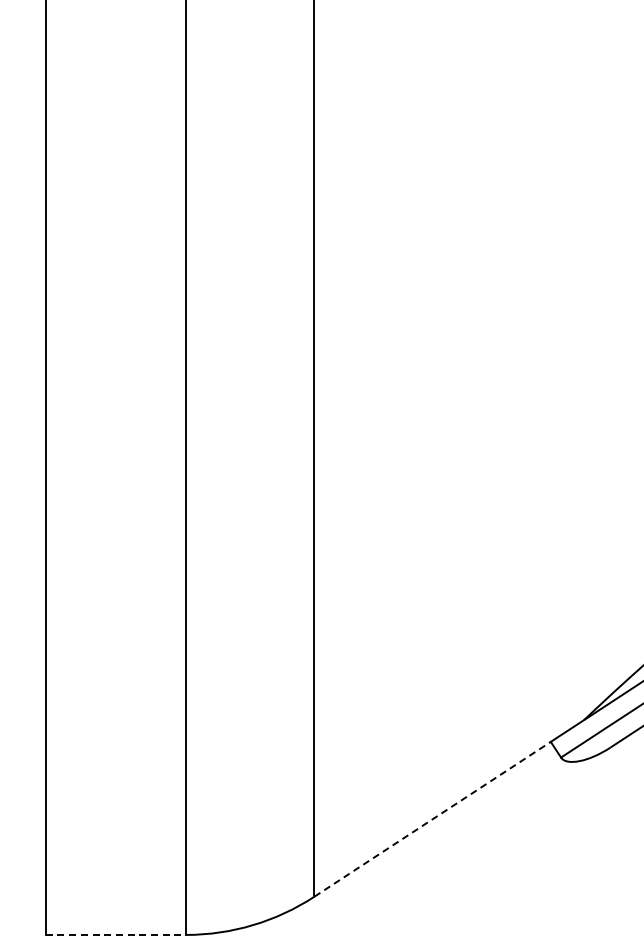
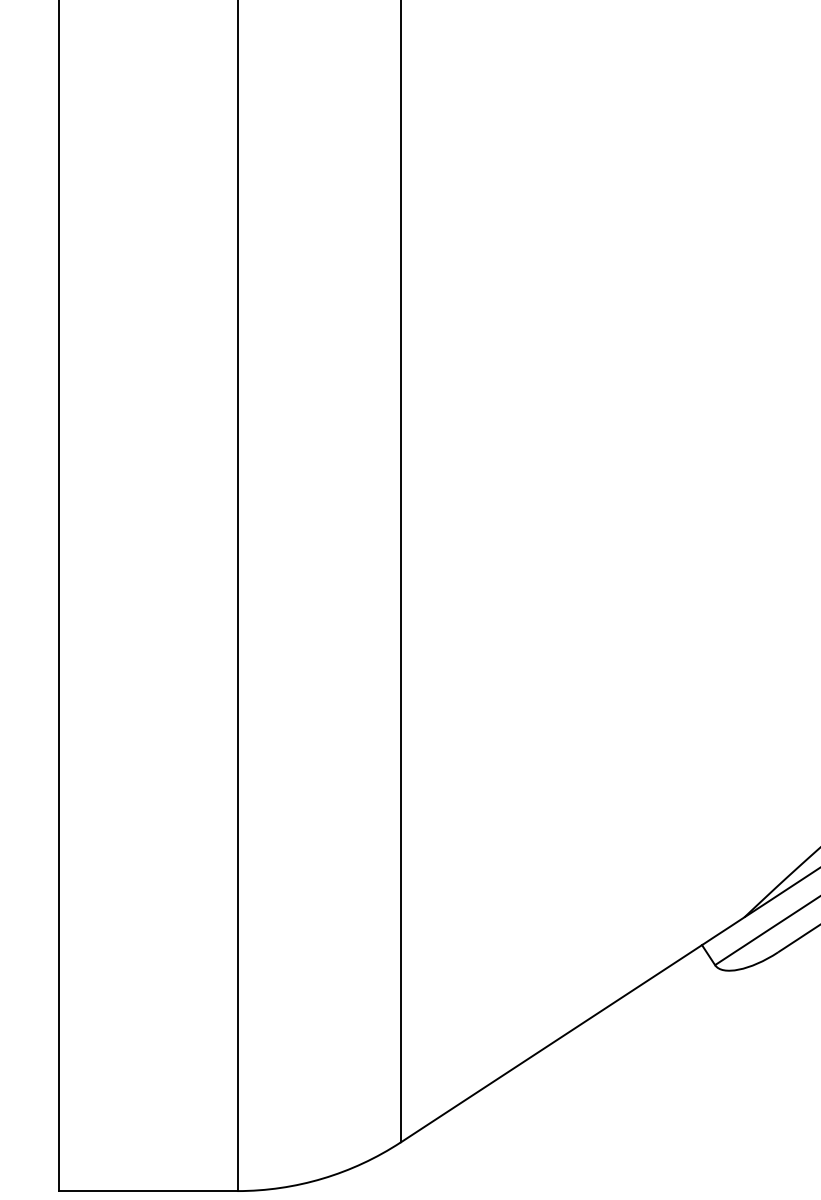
line: (433, 819) -> (552, 1044), dashed -> solid
line: (116, 934) -> (148, 1190), dashed -> solid

